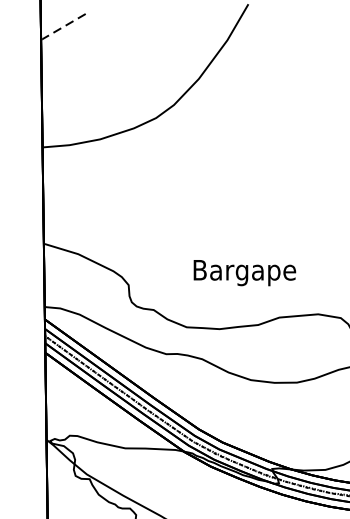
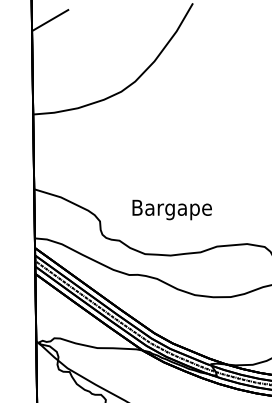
line: (64, 26) -> (50, 20), dashed -> solid
text: (243, 272) -> (171, 209), moved

